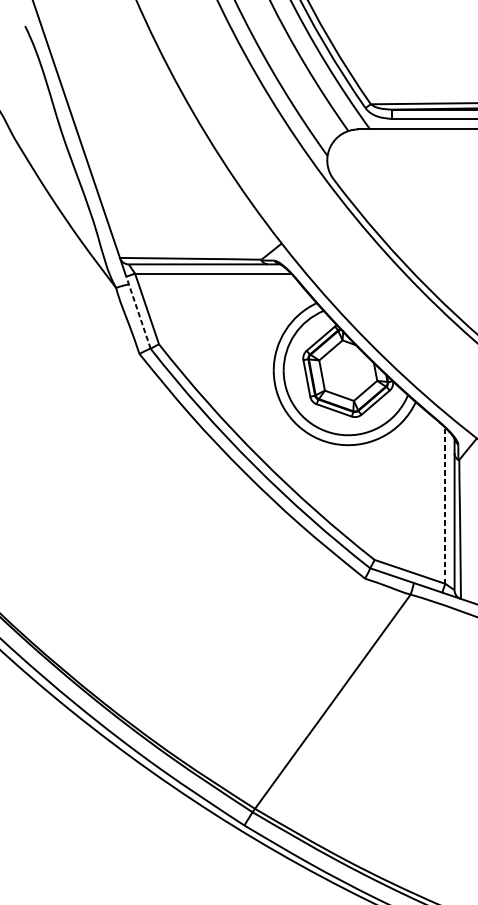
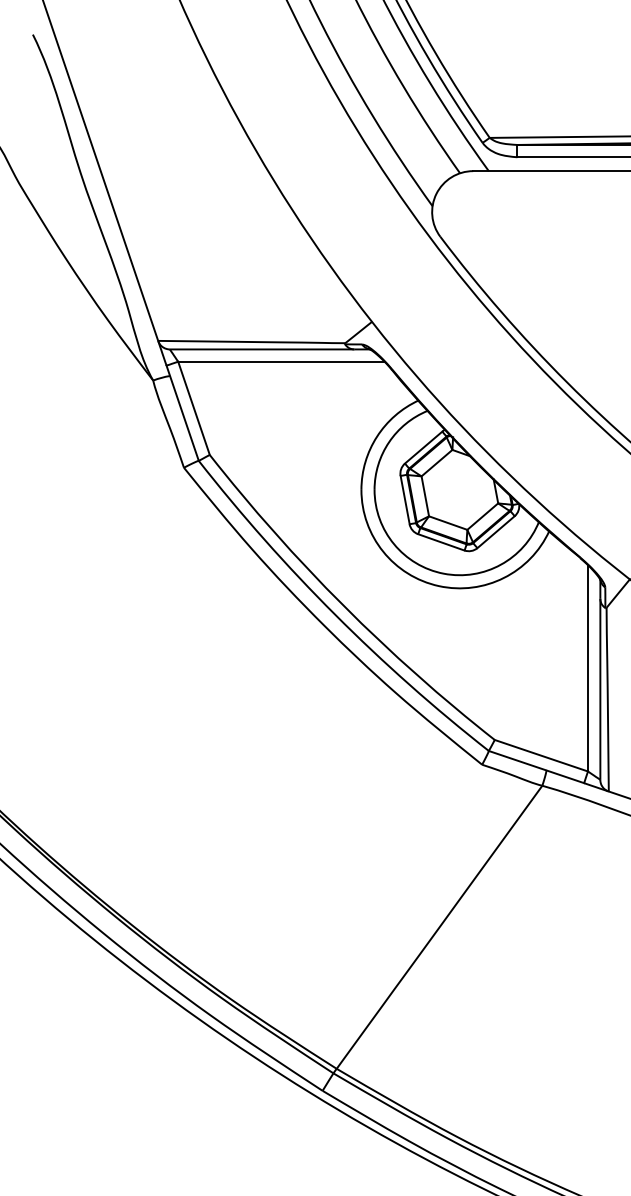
line: (138, 312) -> (182, 412), dashed -> solid
line: (445, 505) -> (588, 667), dashed -> solid

